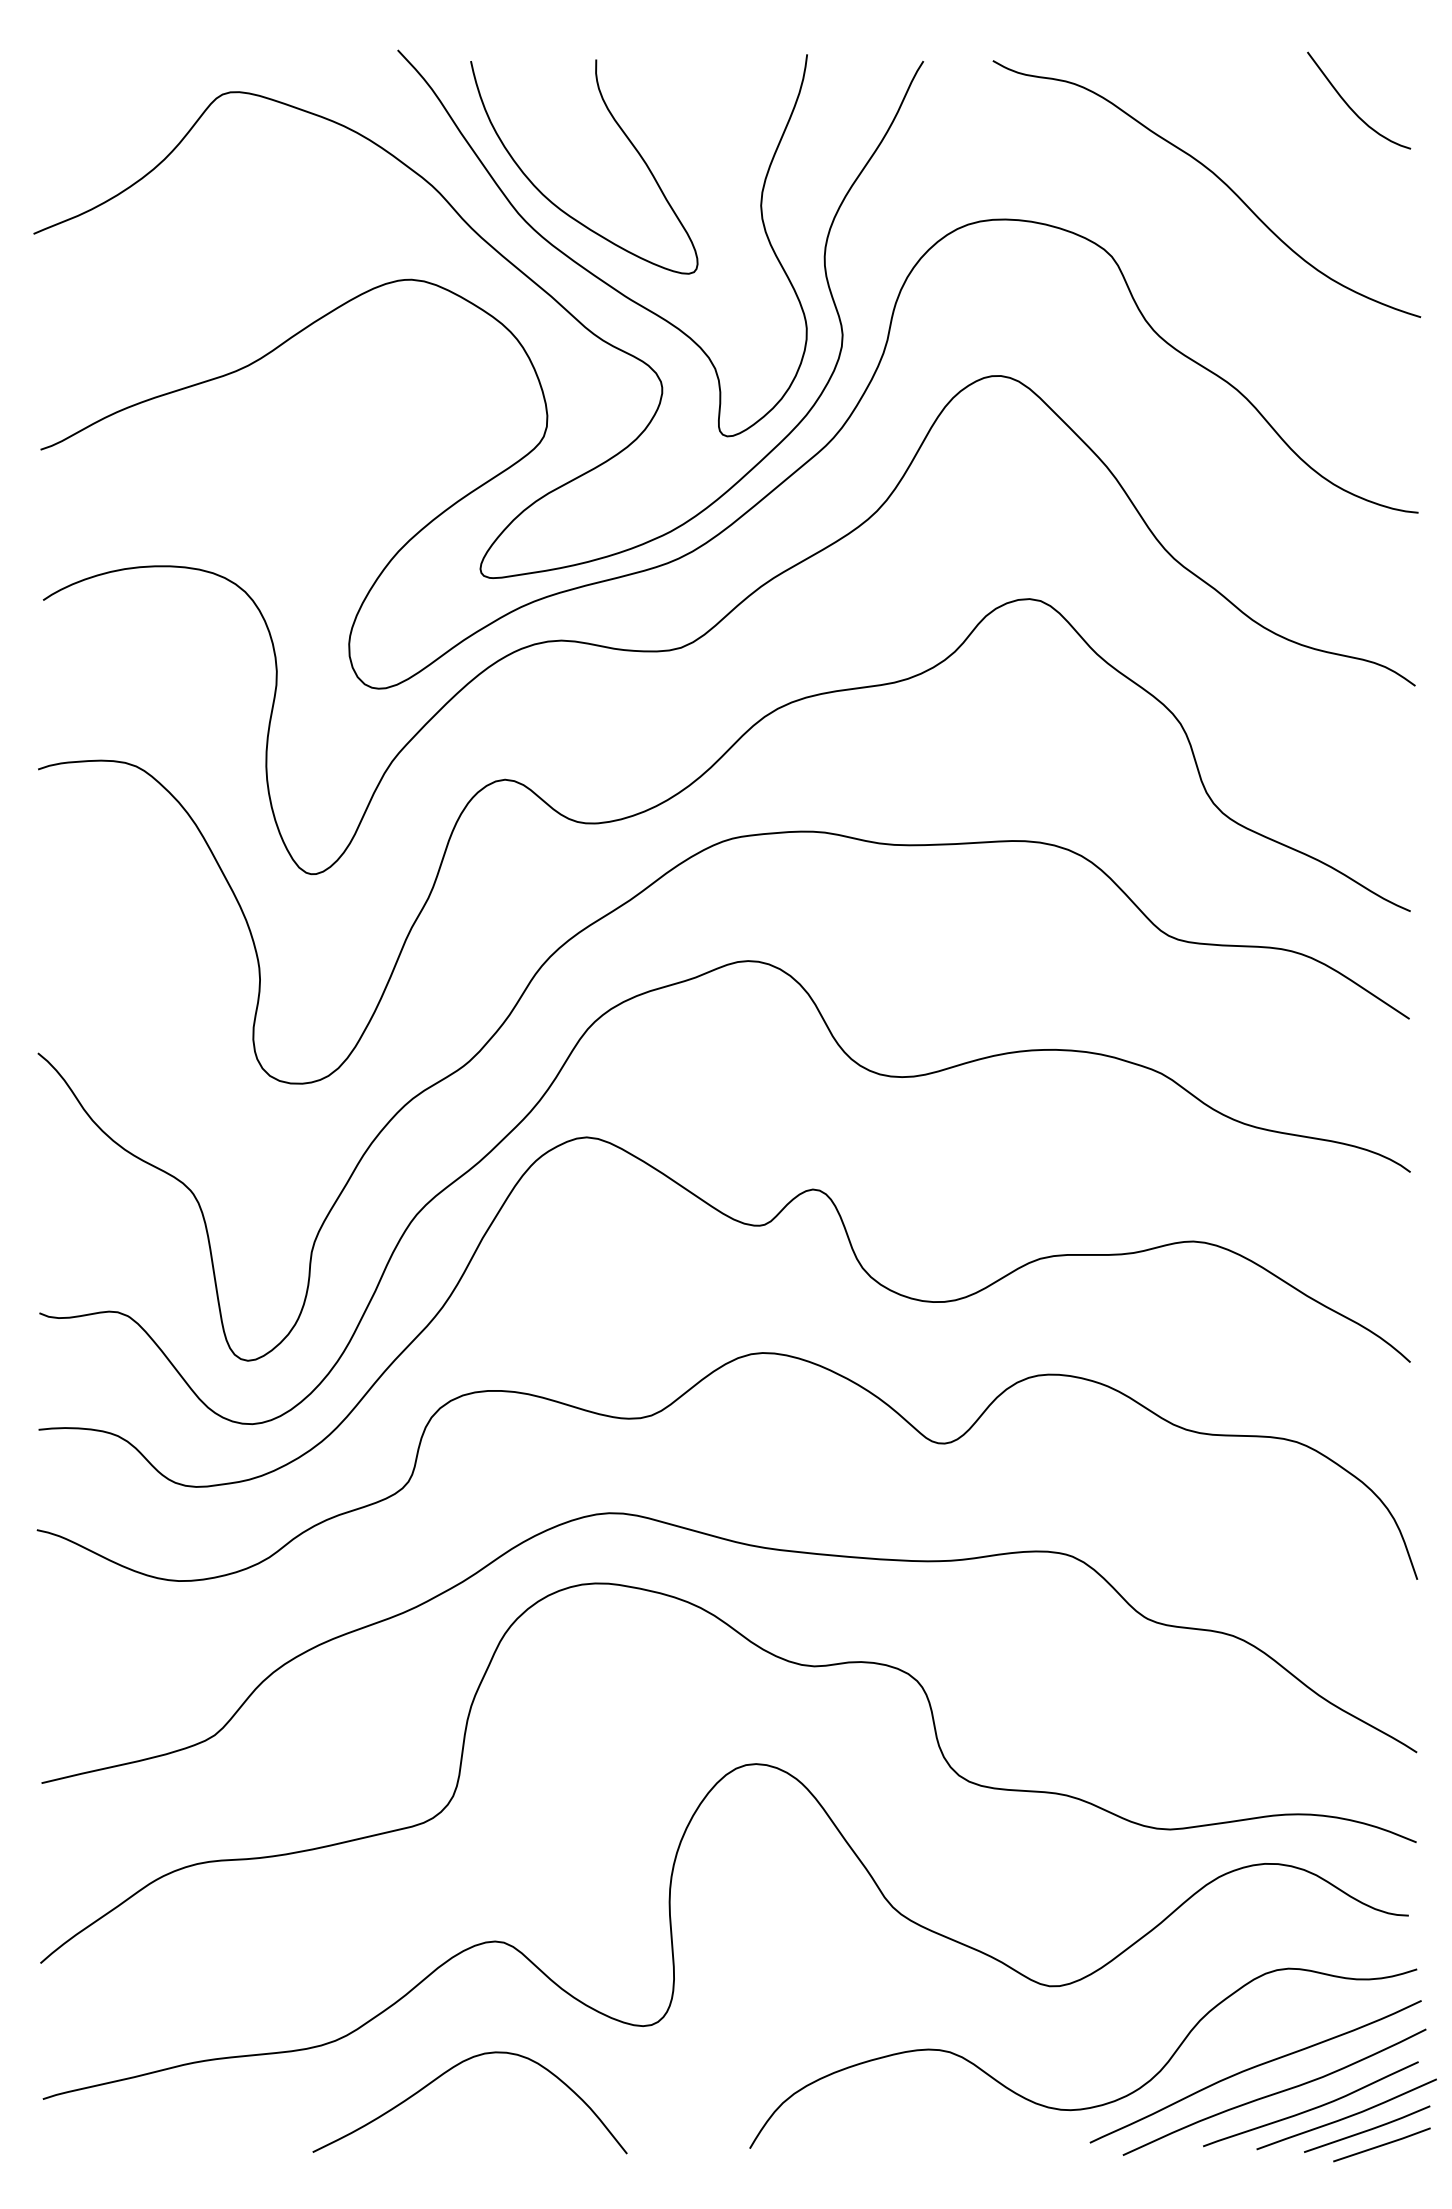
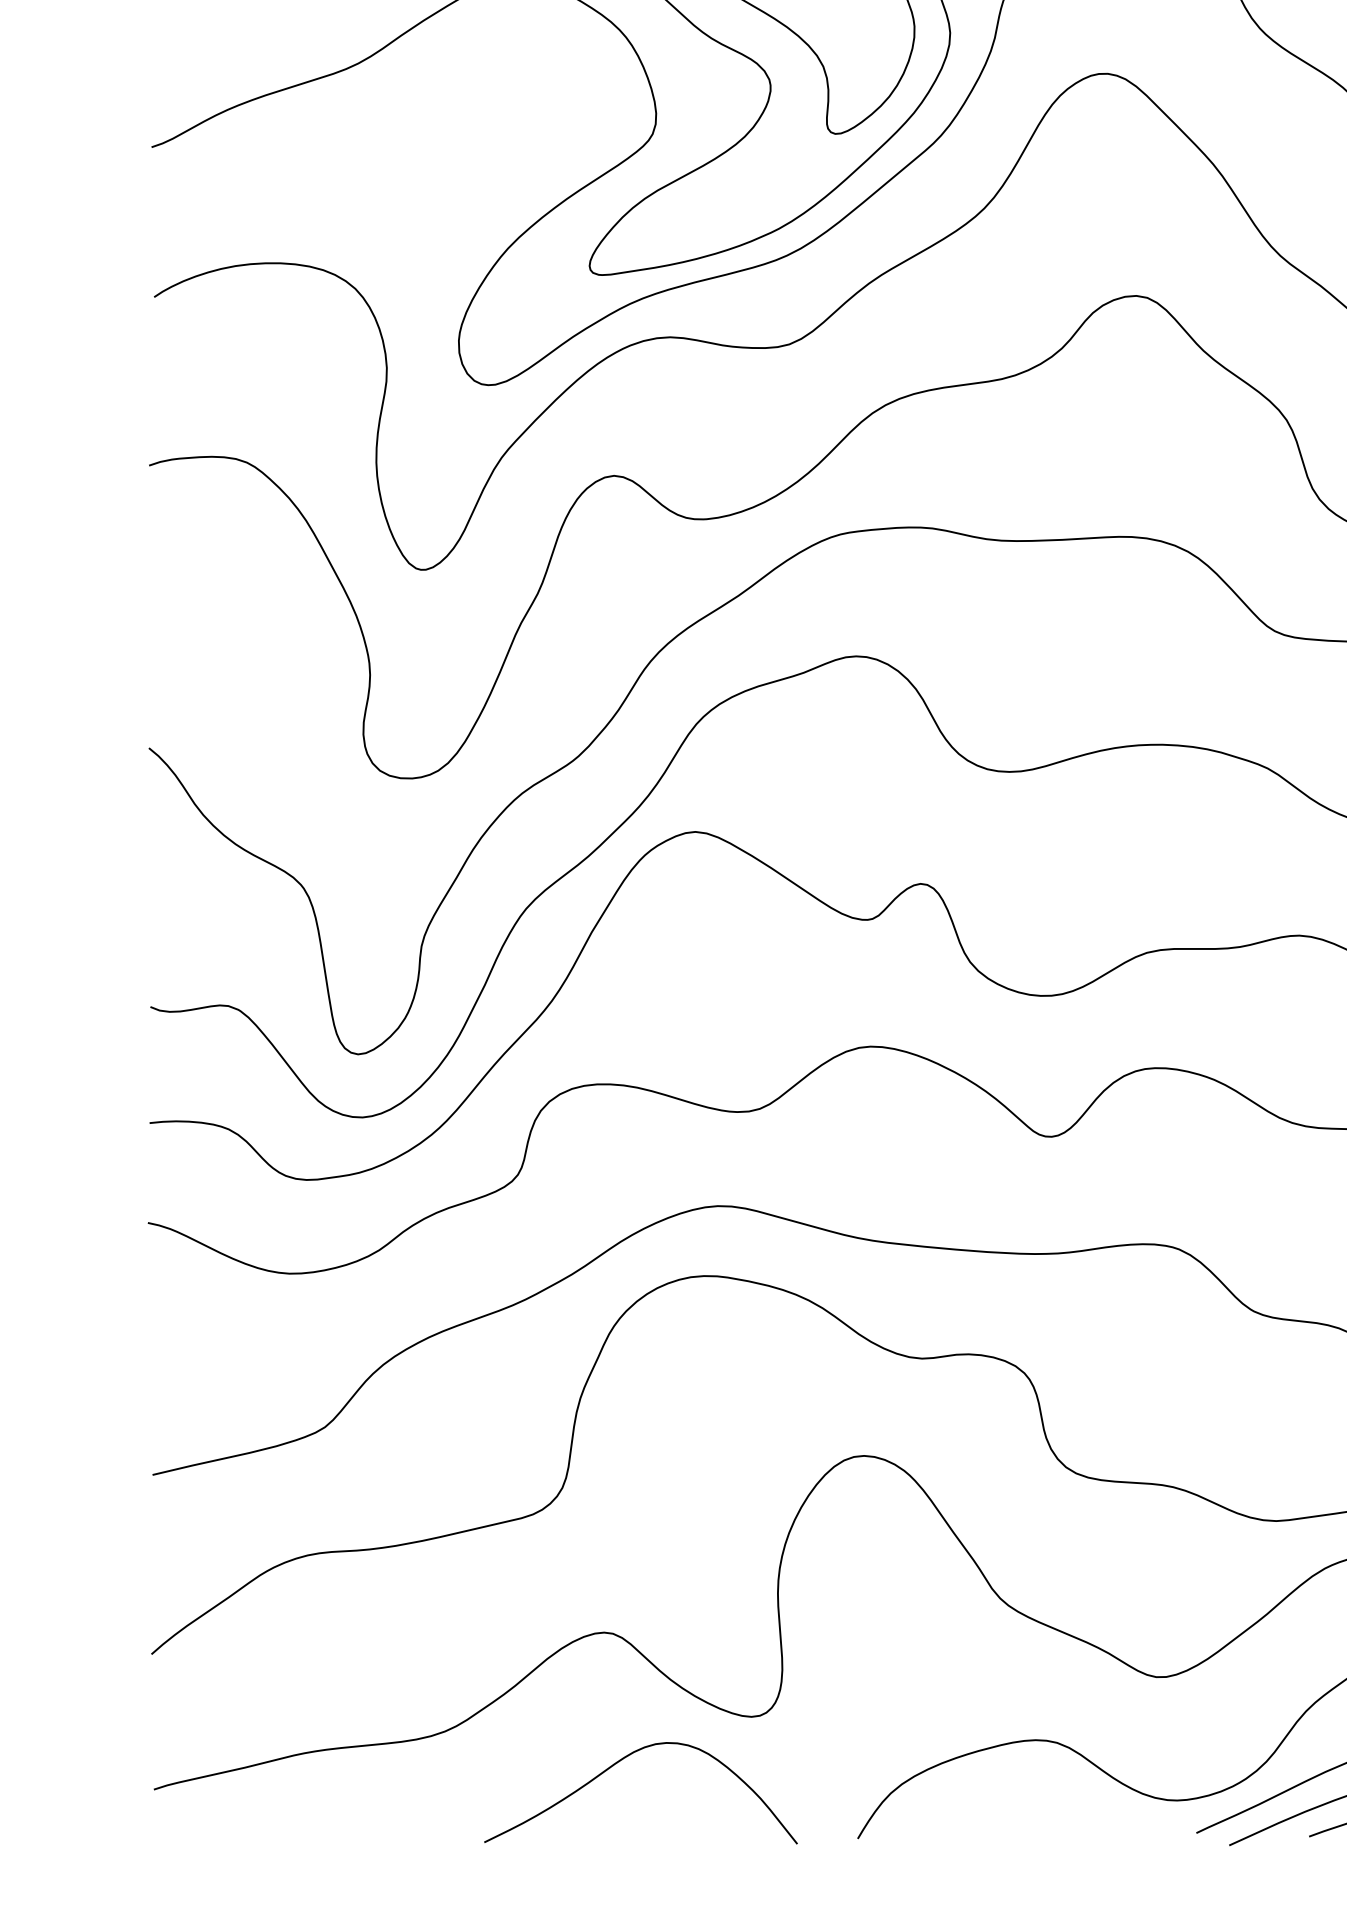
curve: (447, 2072) -> (618, 1763), moved

